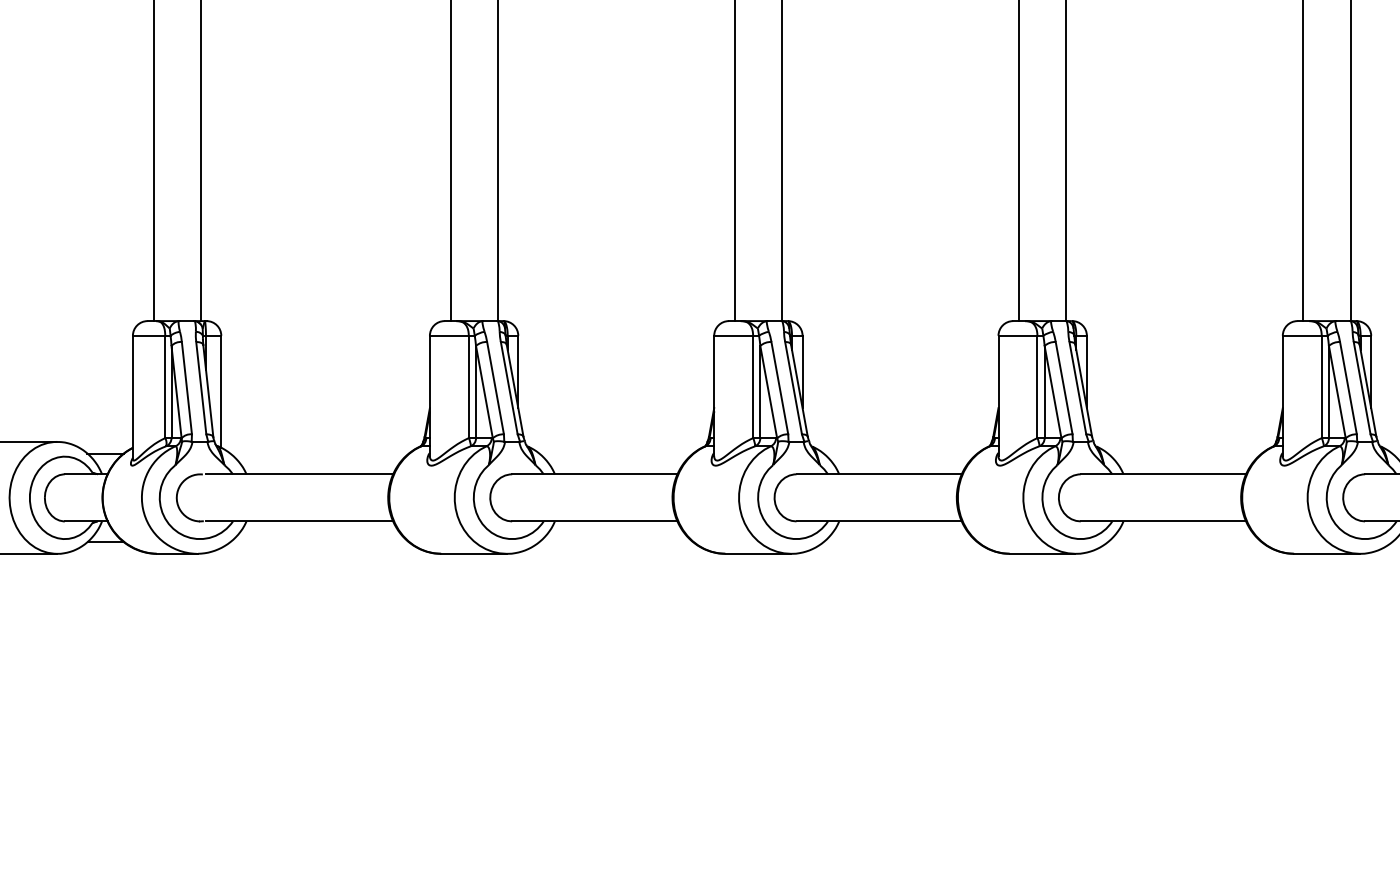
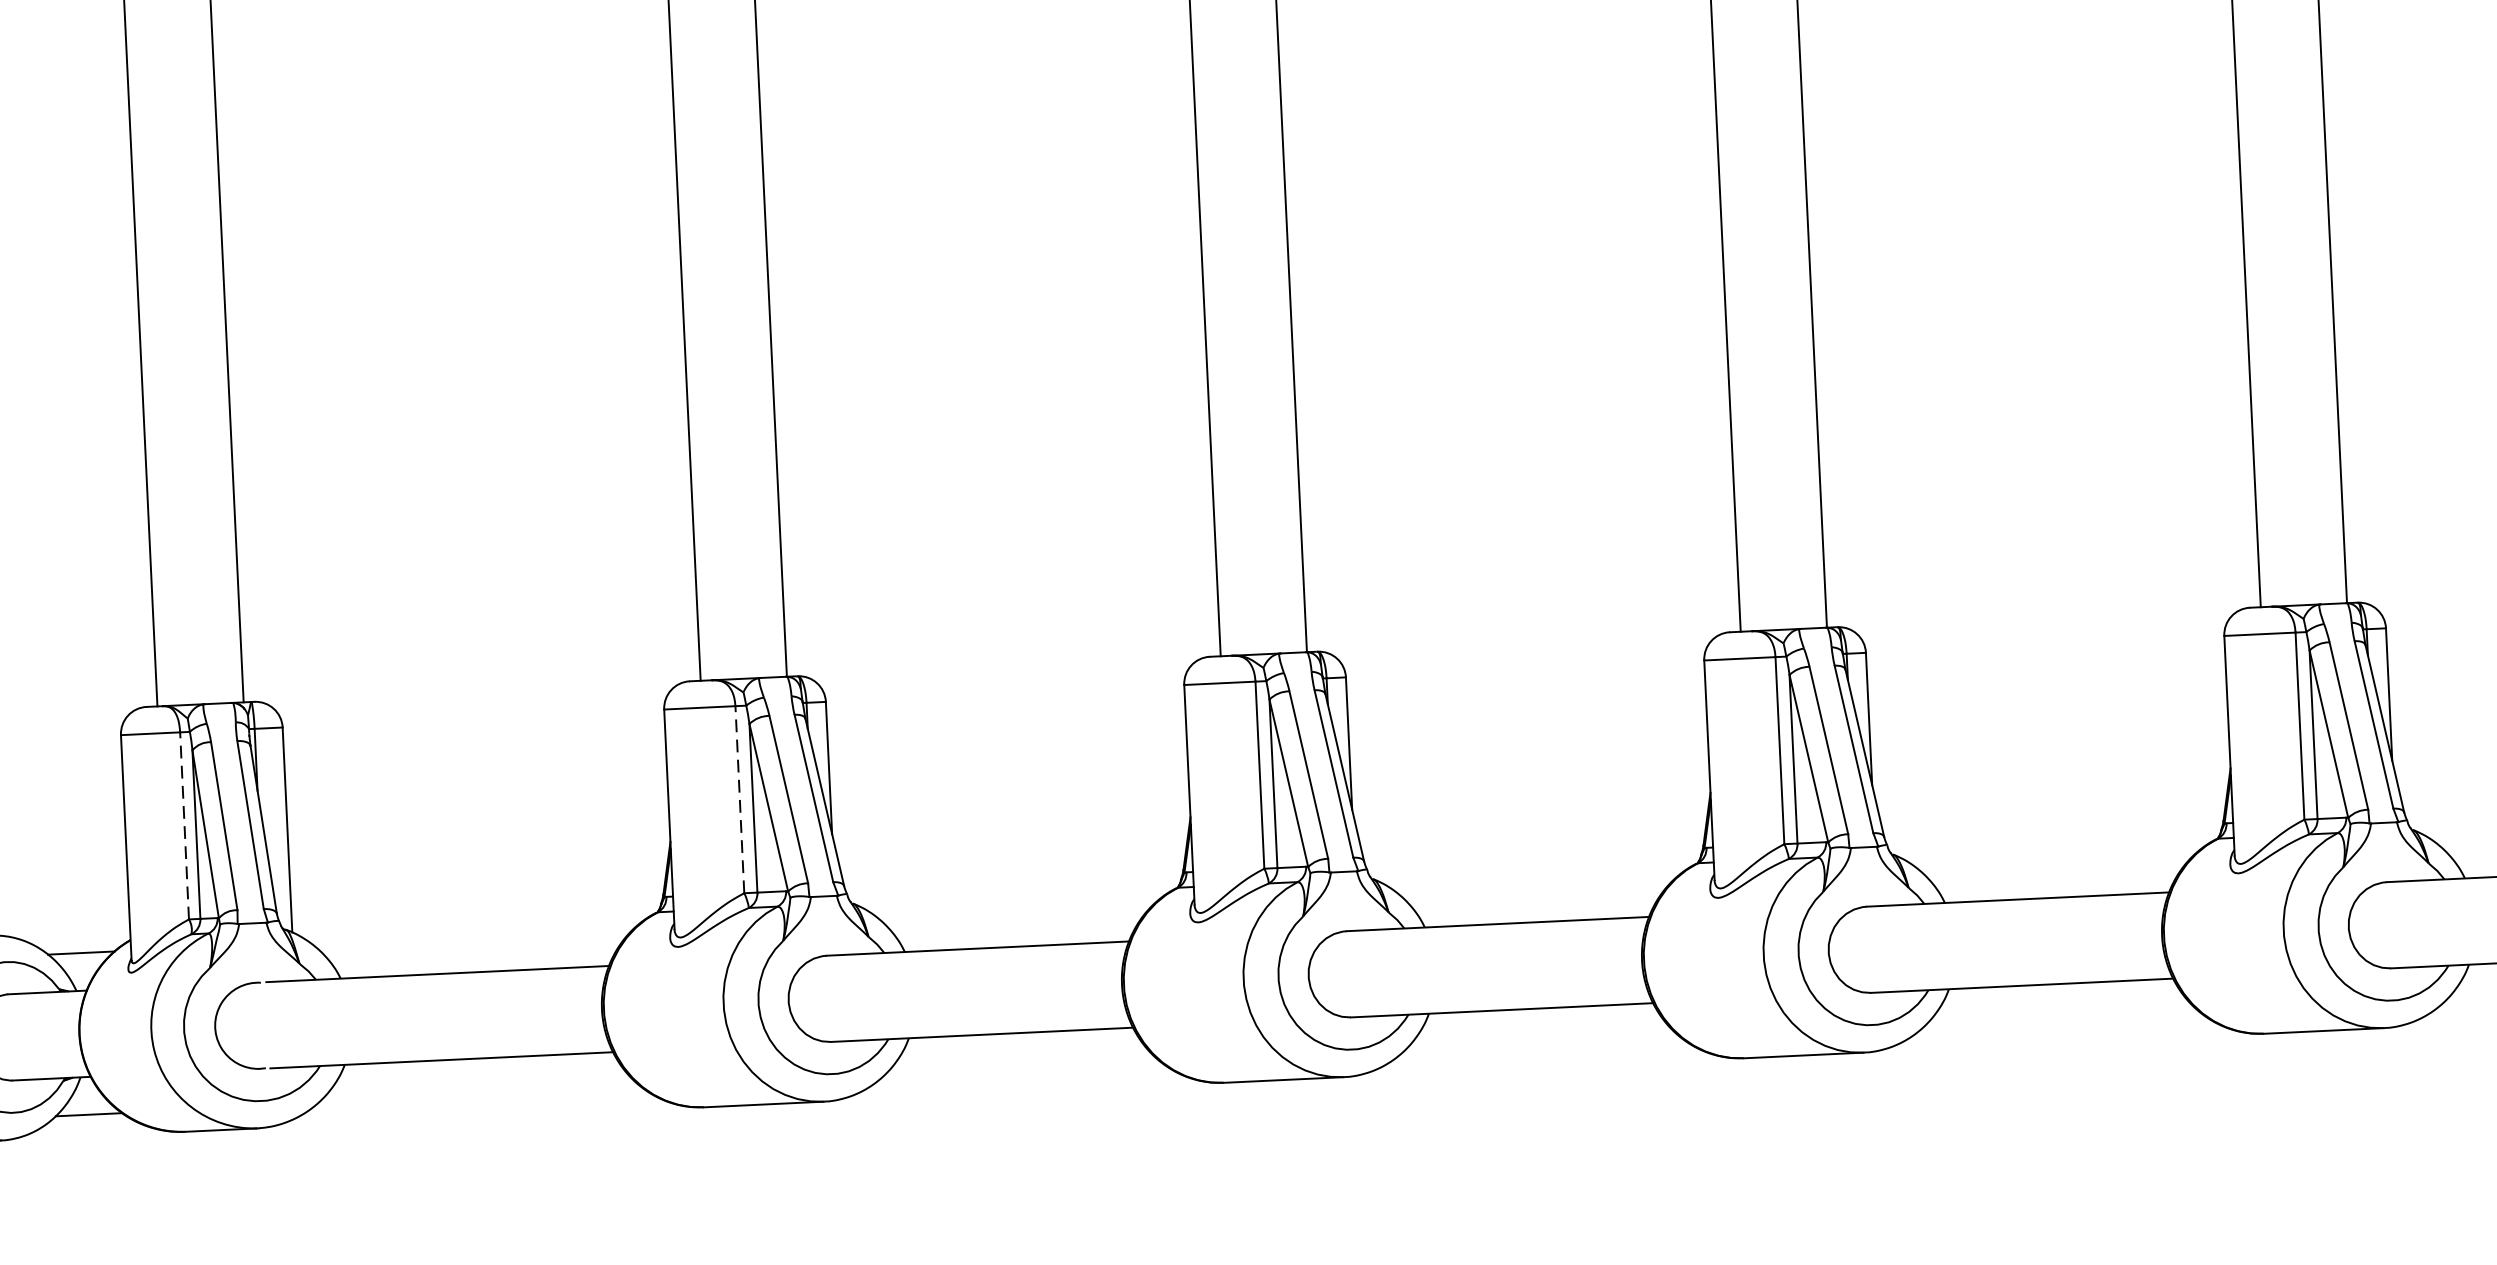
line: (165, 386) -> (184, 825), solid -> dashed
line: (468, 386) -> (739, 798), solid -> dashed

